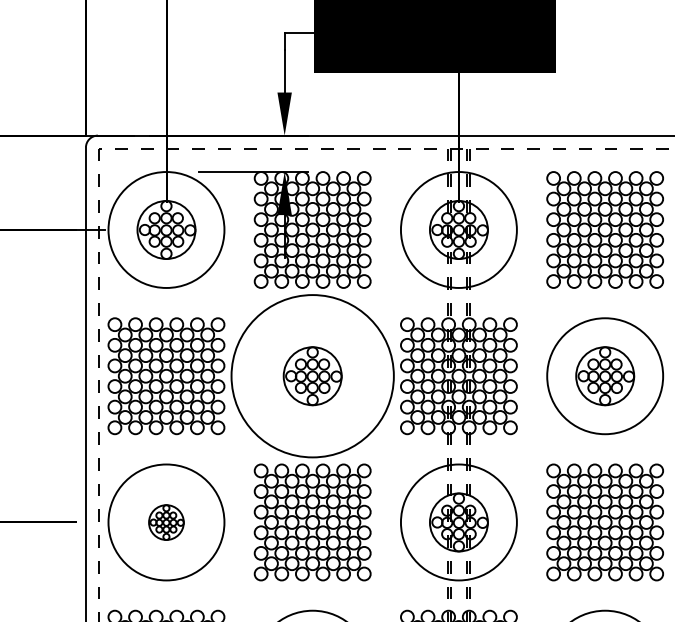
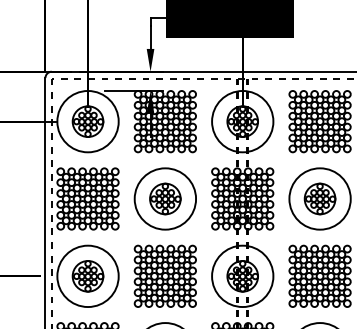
circle: (312, 375) -> (165, 198), size x0.71
part: (165, 522) -> (87, 276), size x1.67

